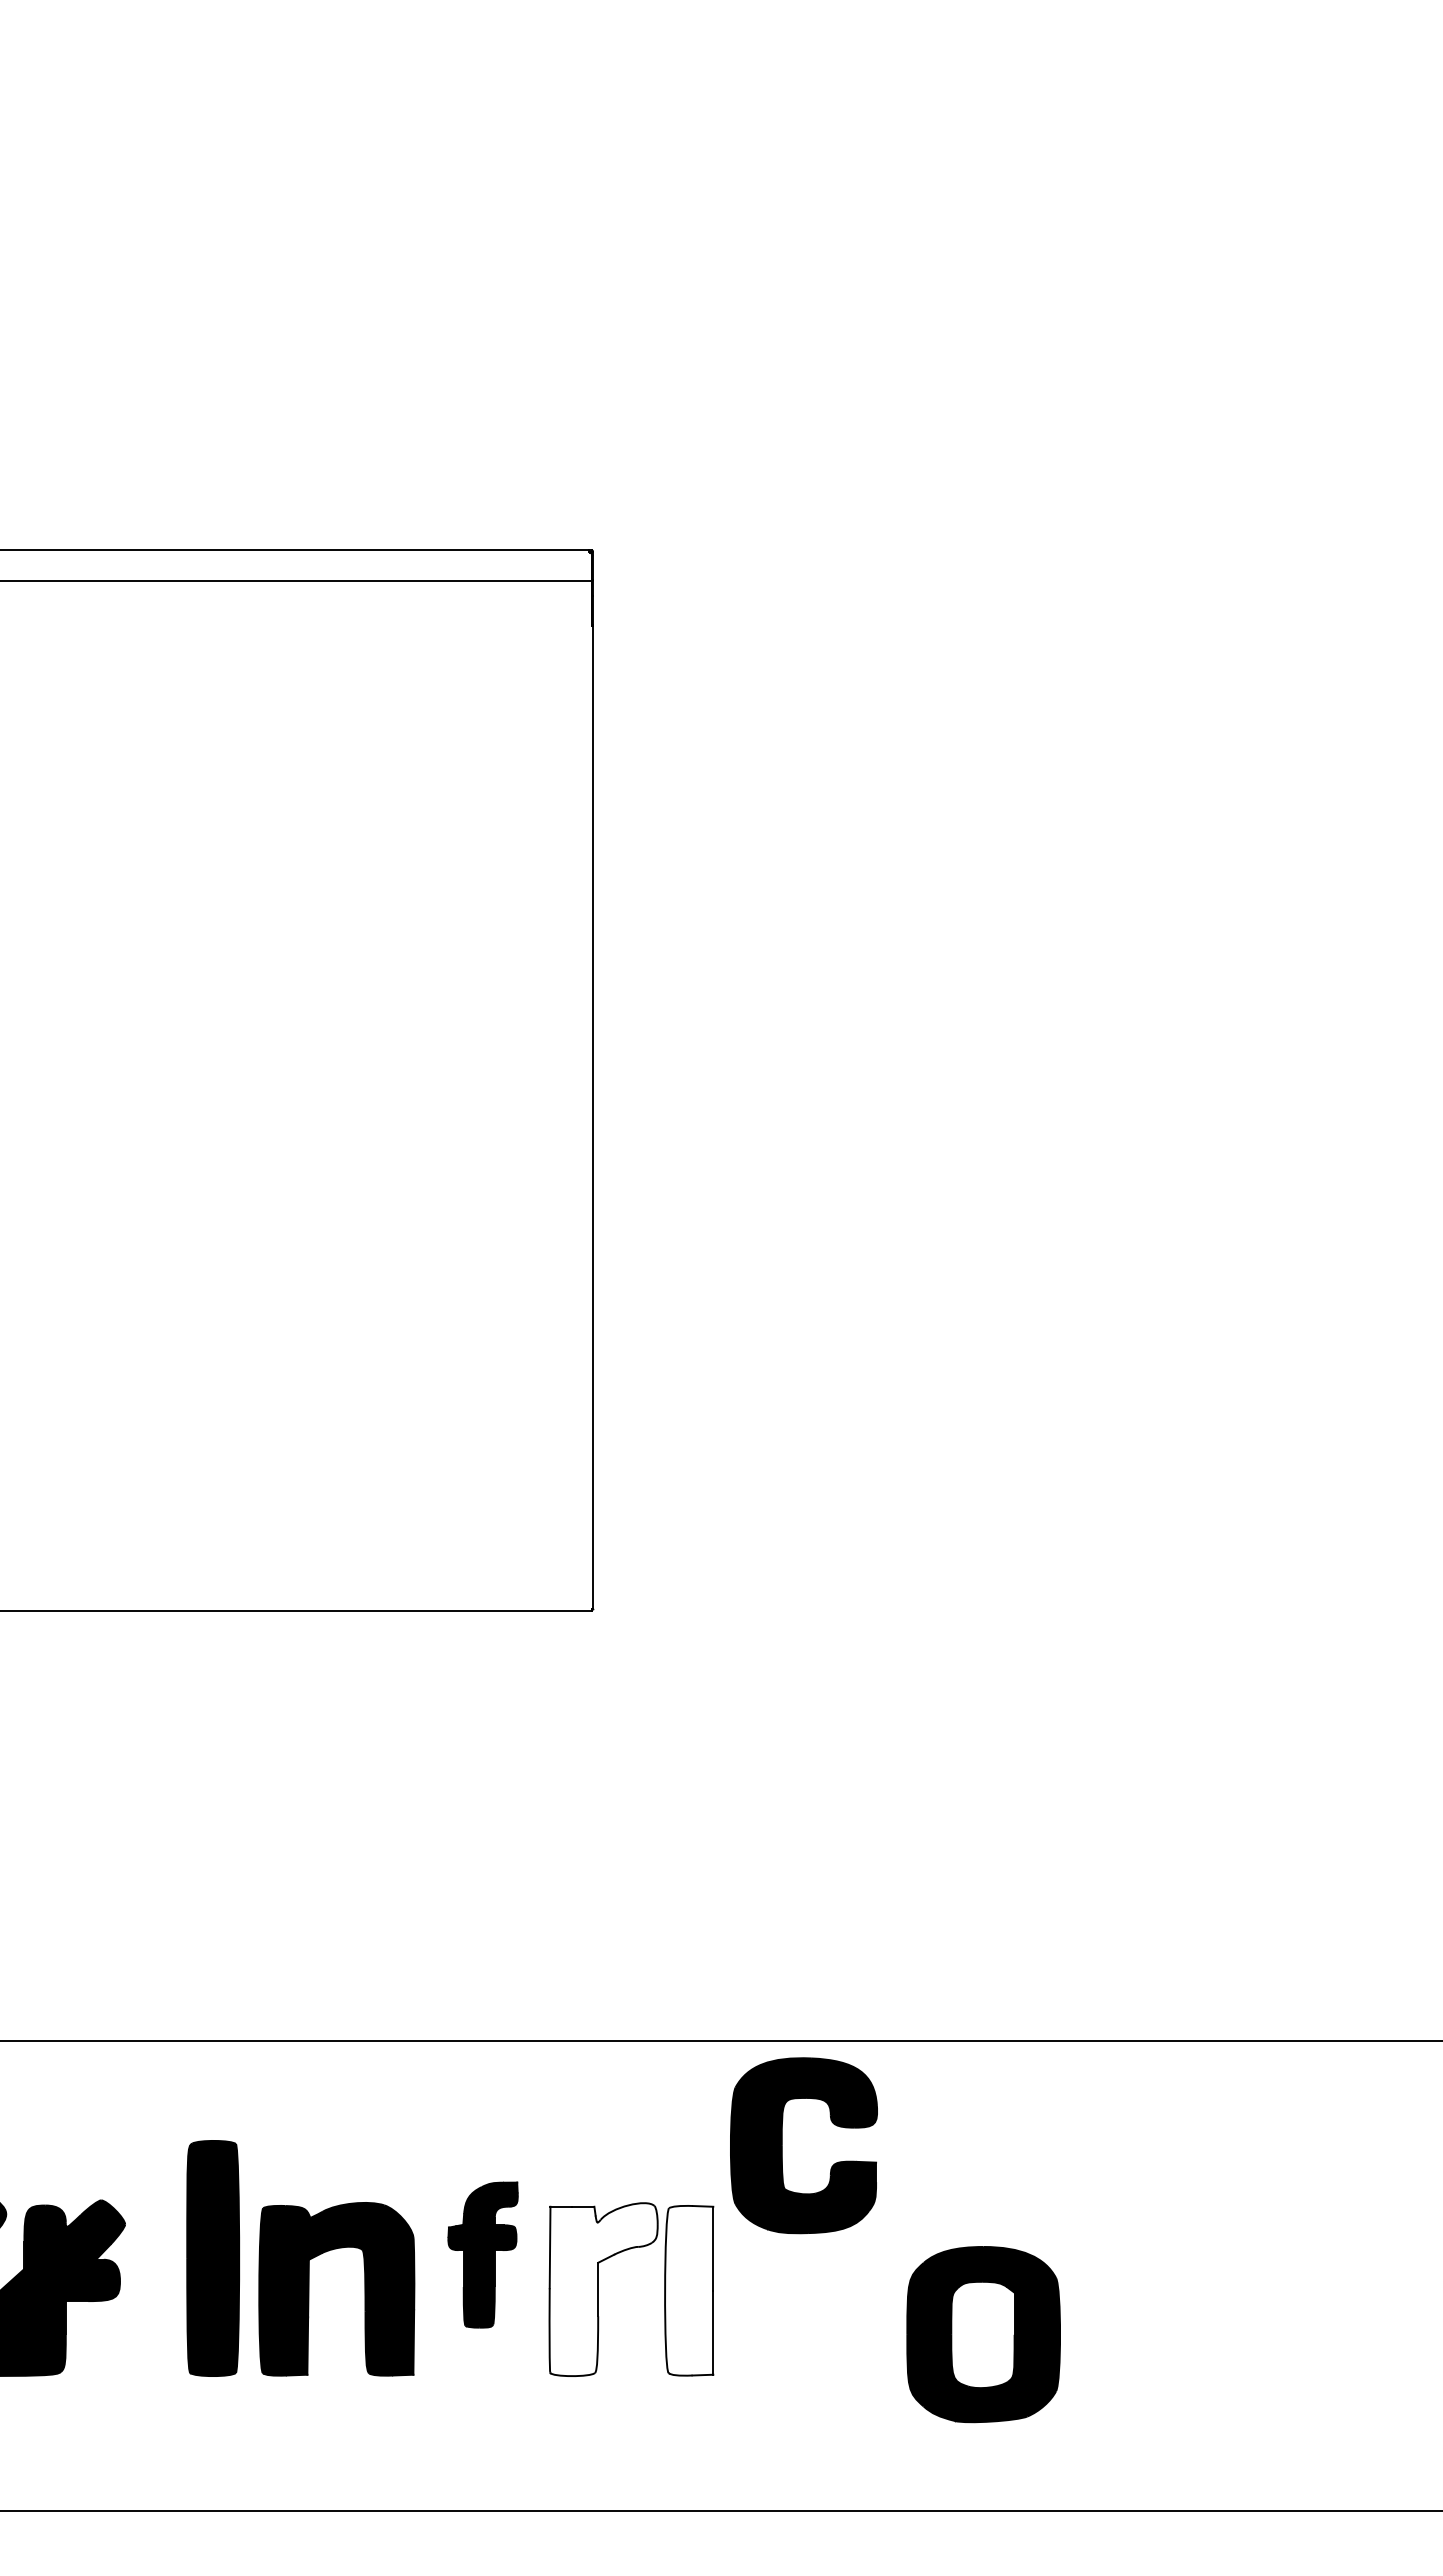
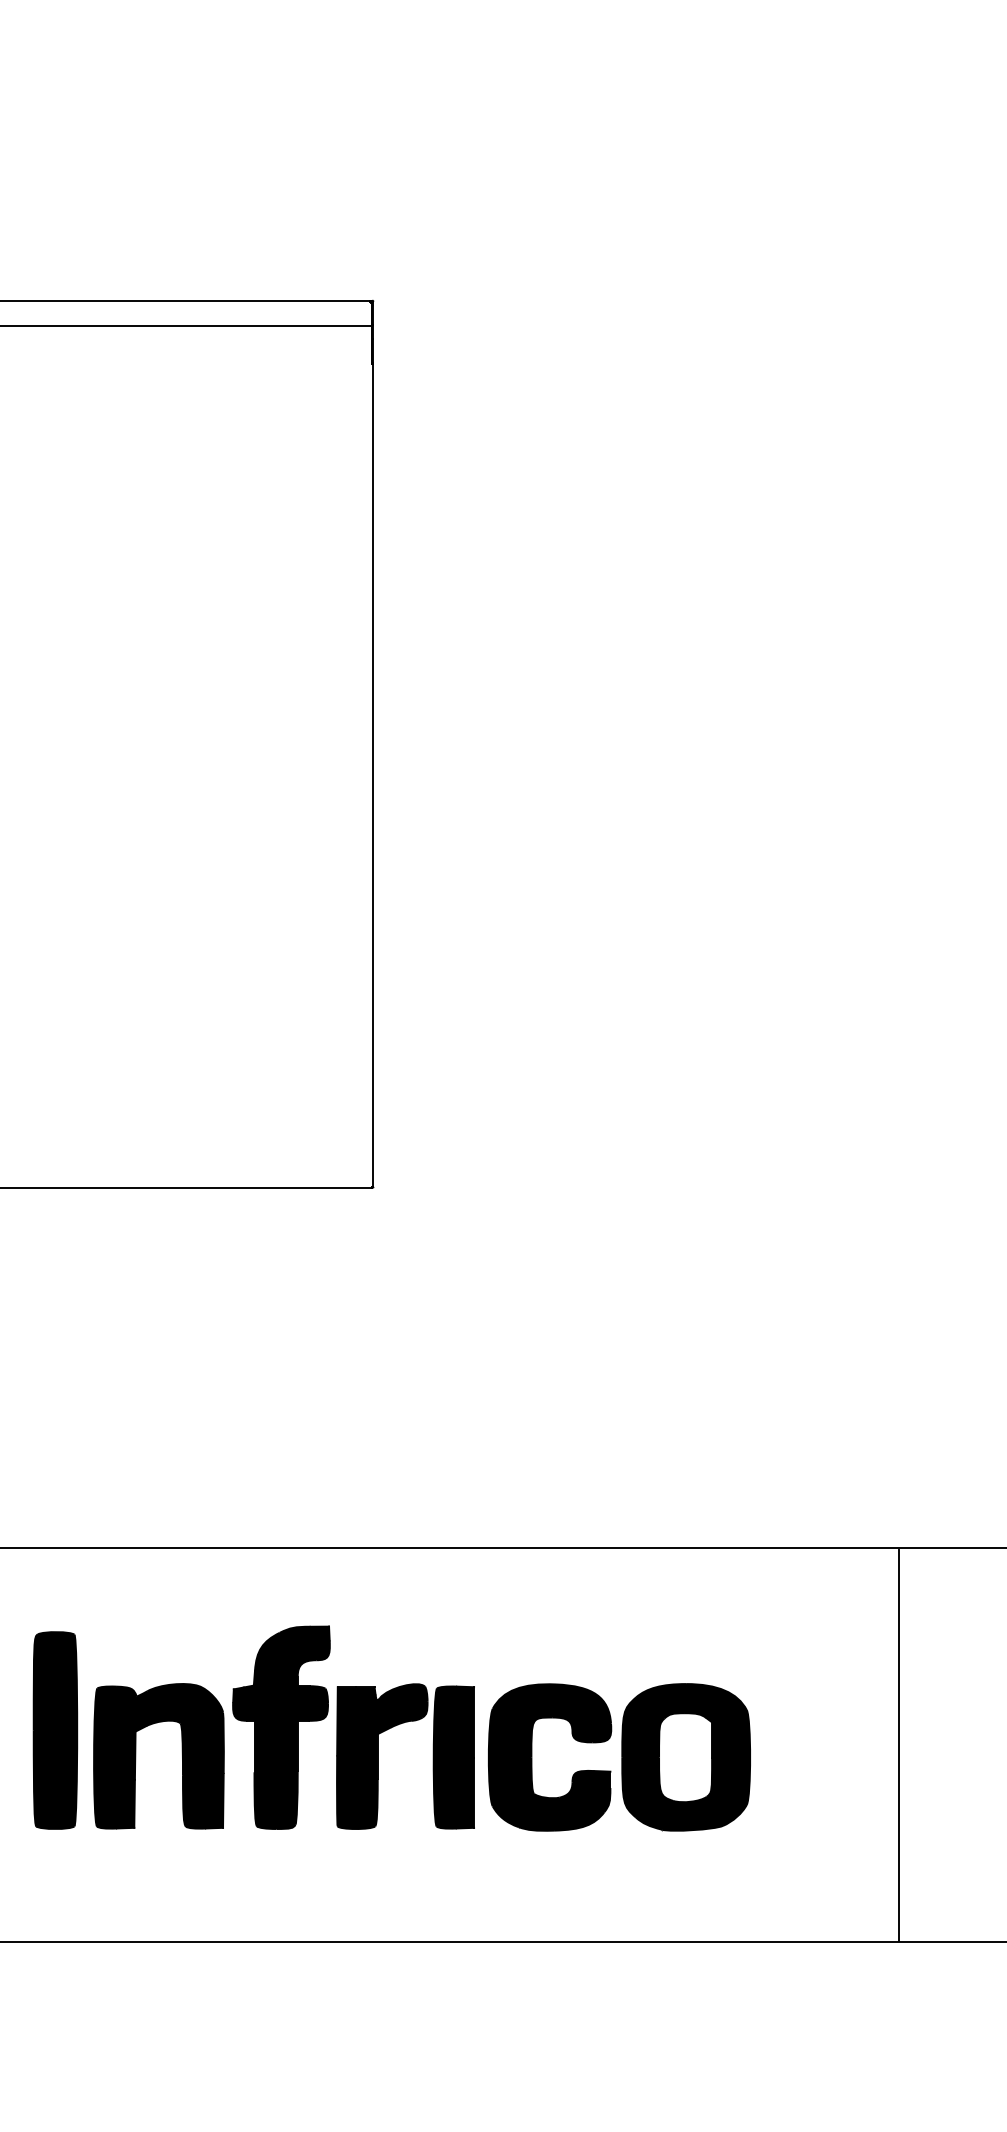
part: (782, 2145) -> (532, 1757), moved
part: (482, 2254) -> (280, 1727), size x1.67
line: (1221, 2276) -> (899, 1745), added
fill: (603, 2289) -> (382, 1756), added
fill: (689, 2290) -> (454, 1757), added
part: (983, 2334) -> (686, 1757), moved

